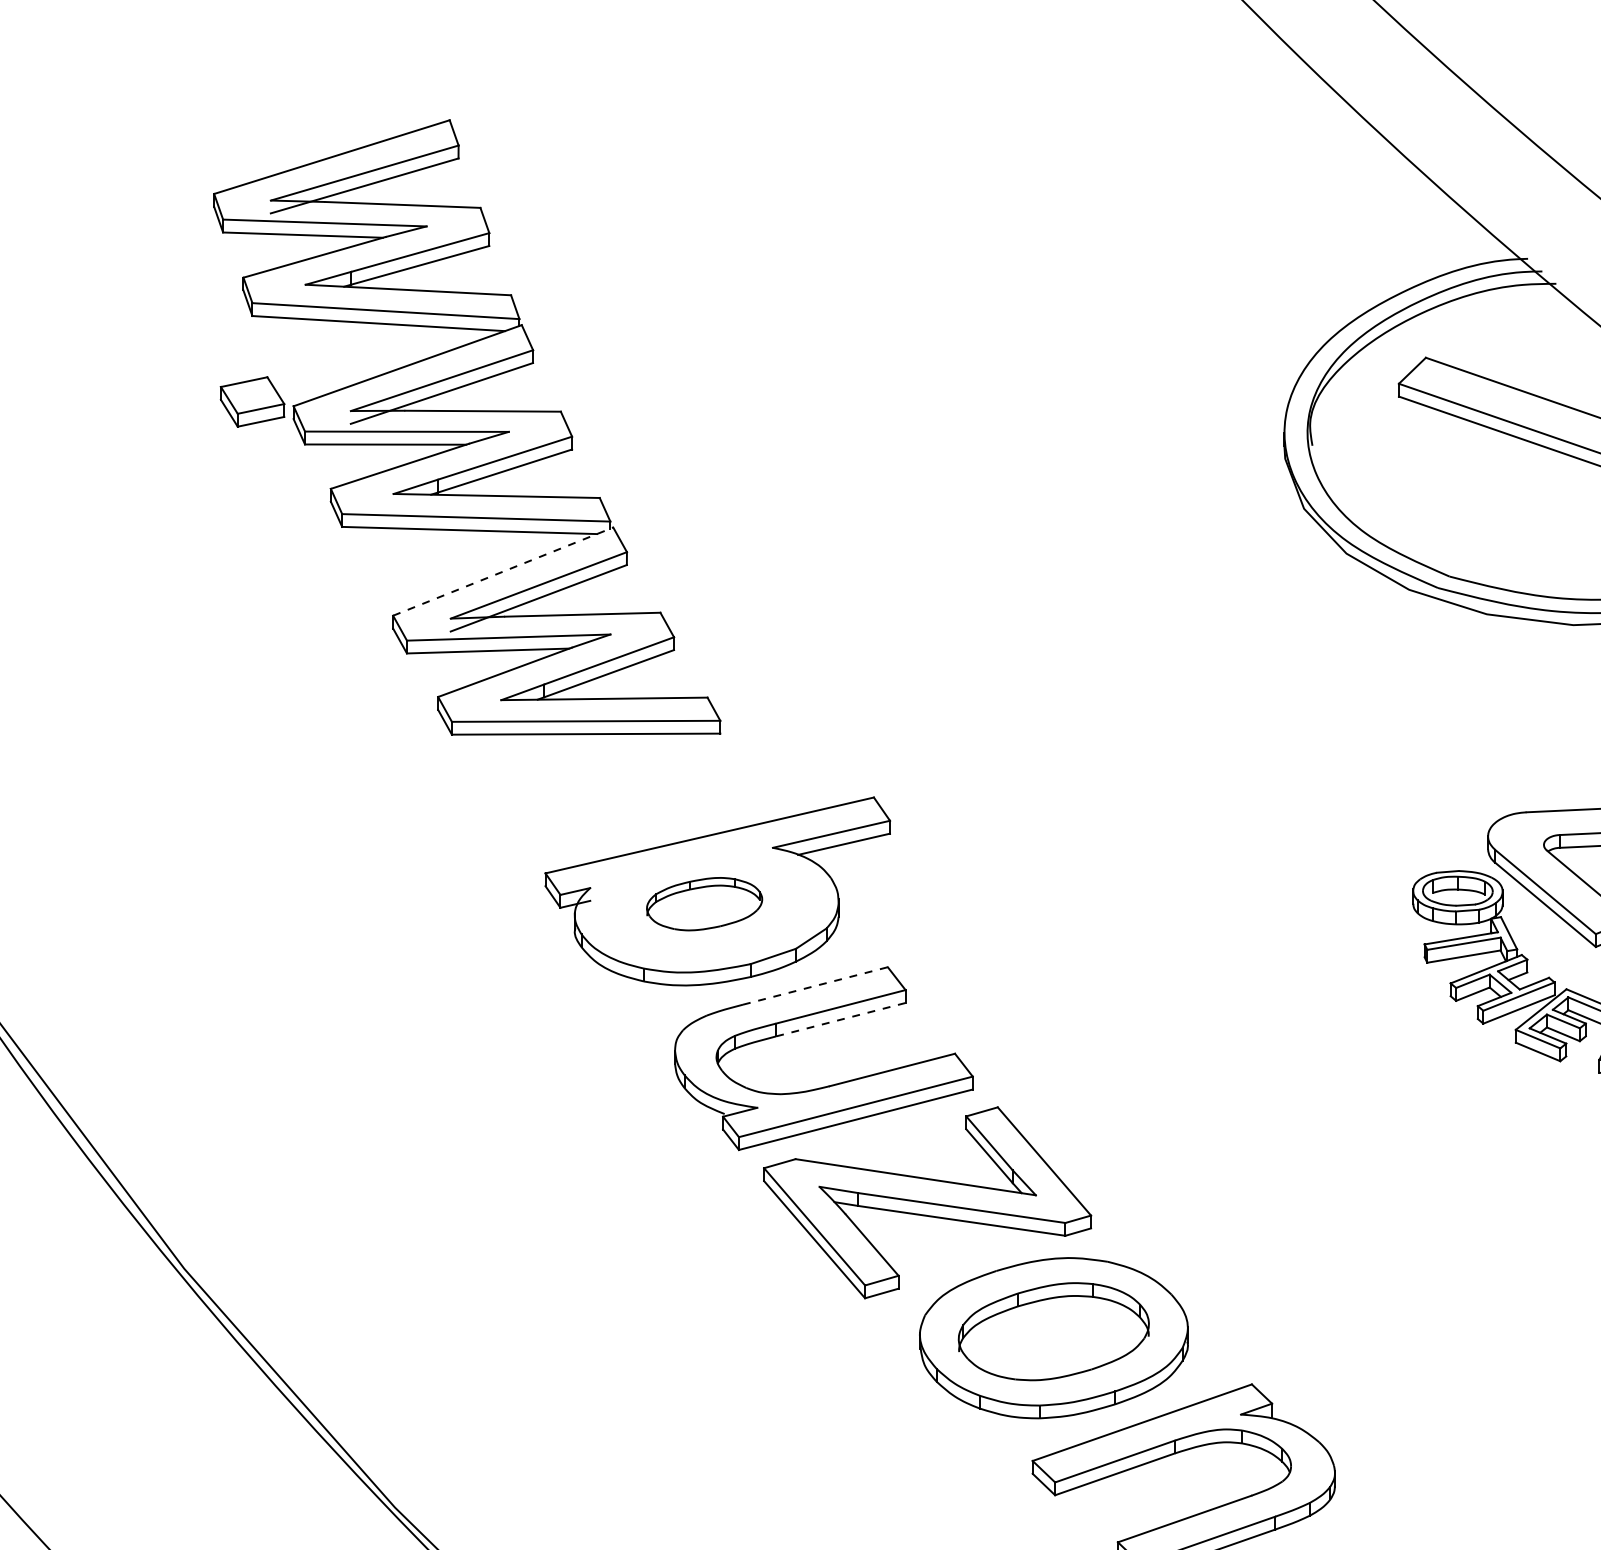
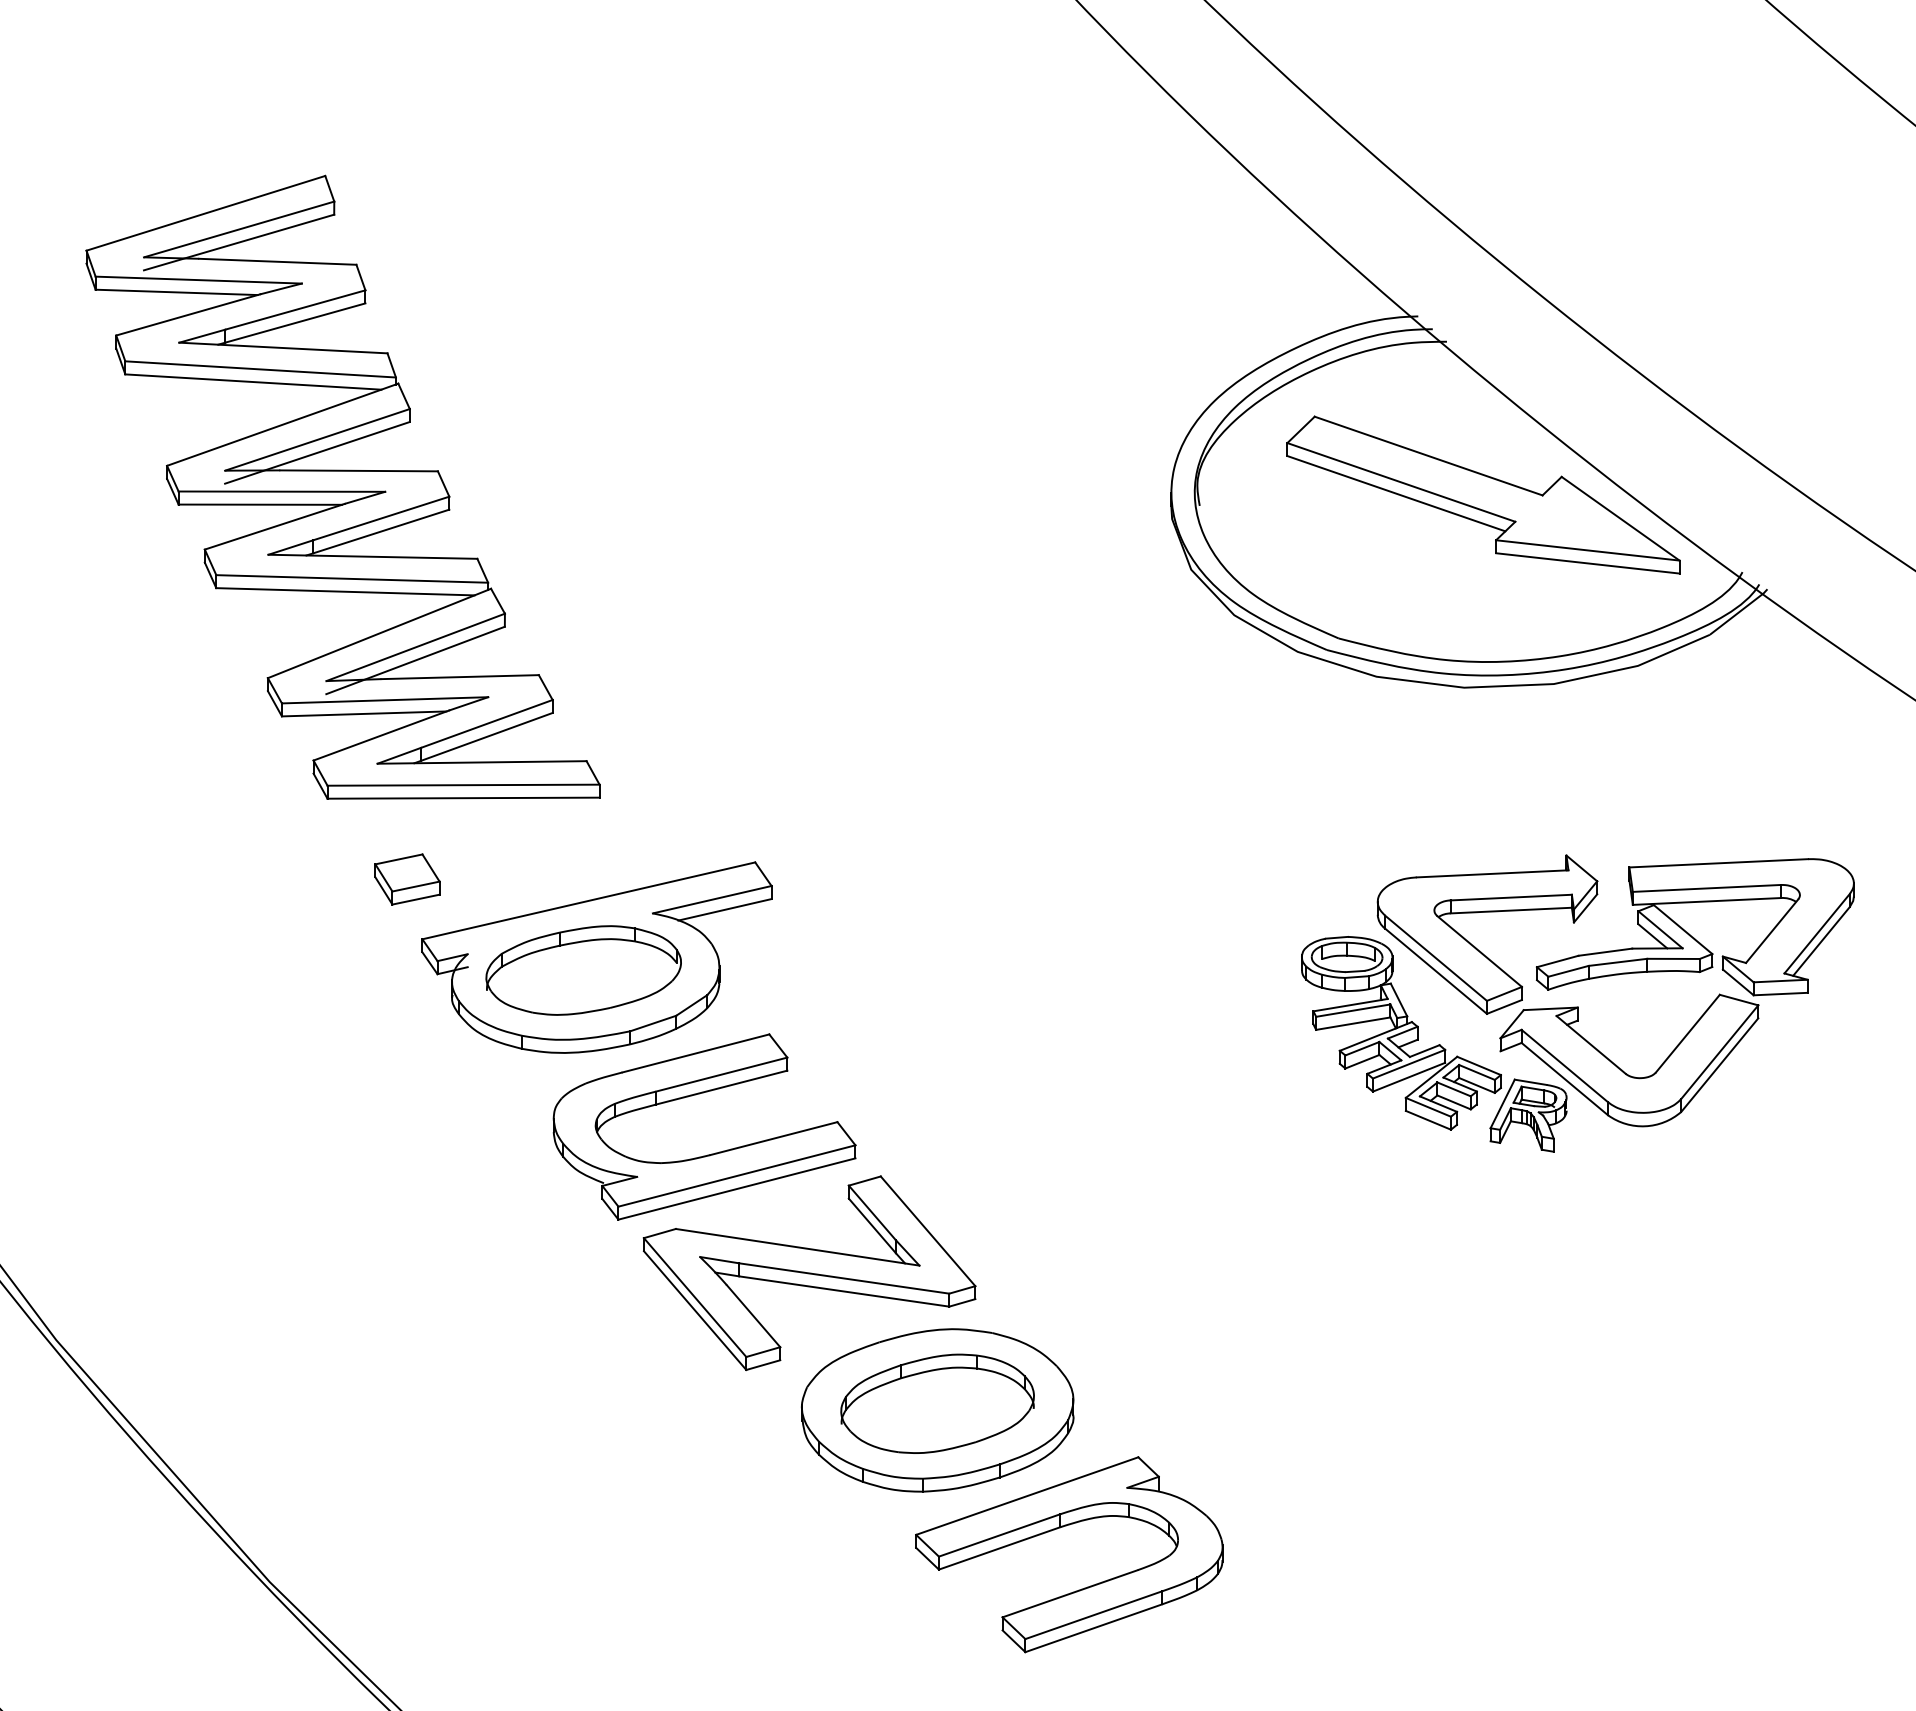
part: (252, 401) -> (407, 879), moved
line: (503, 571) -> (379, 633), dashed -> solid
part: (704, 904) -> (583, 970), size x1.67
line: (814, 986) -> (695, 1053), dashed -> solid
line: (840, 1019) -> (721, 1087), dashed -> solid

